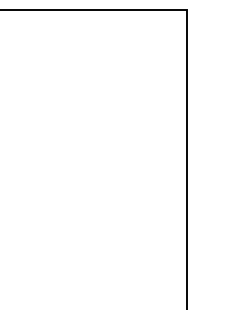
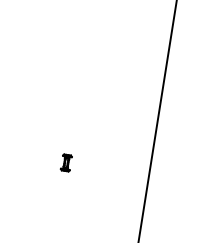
part: (95, 206) -> (65, 162), added

